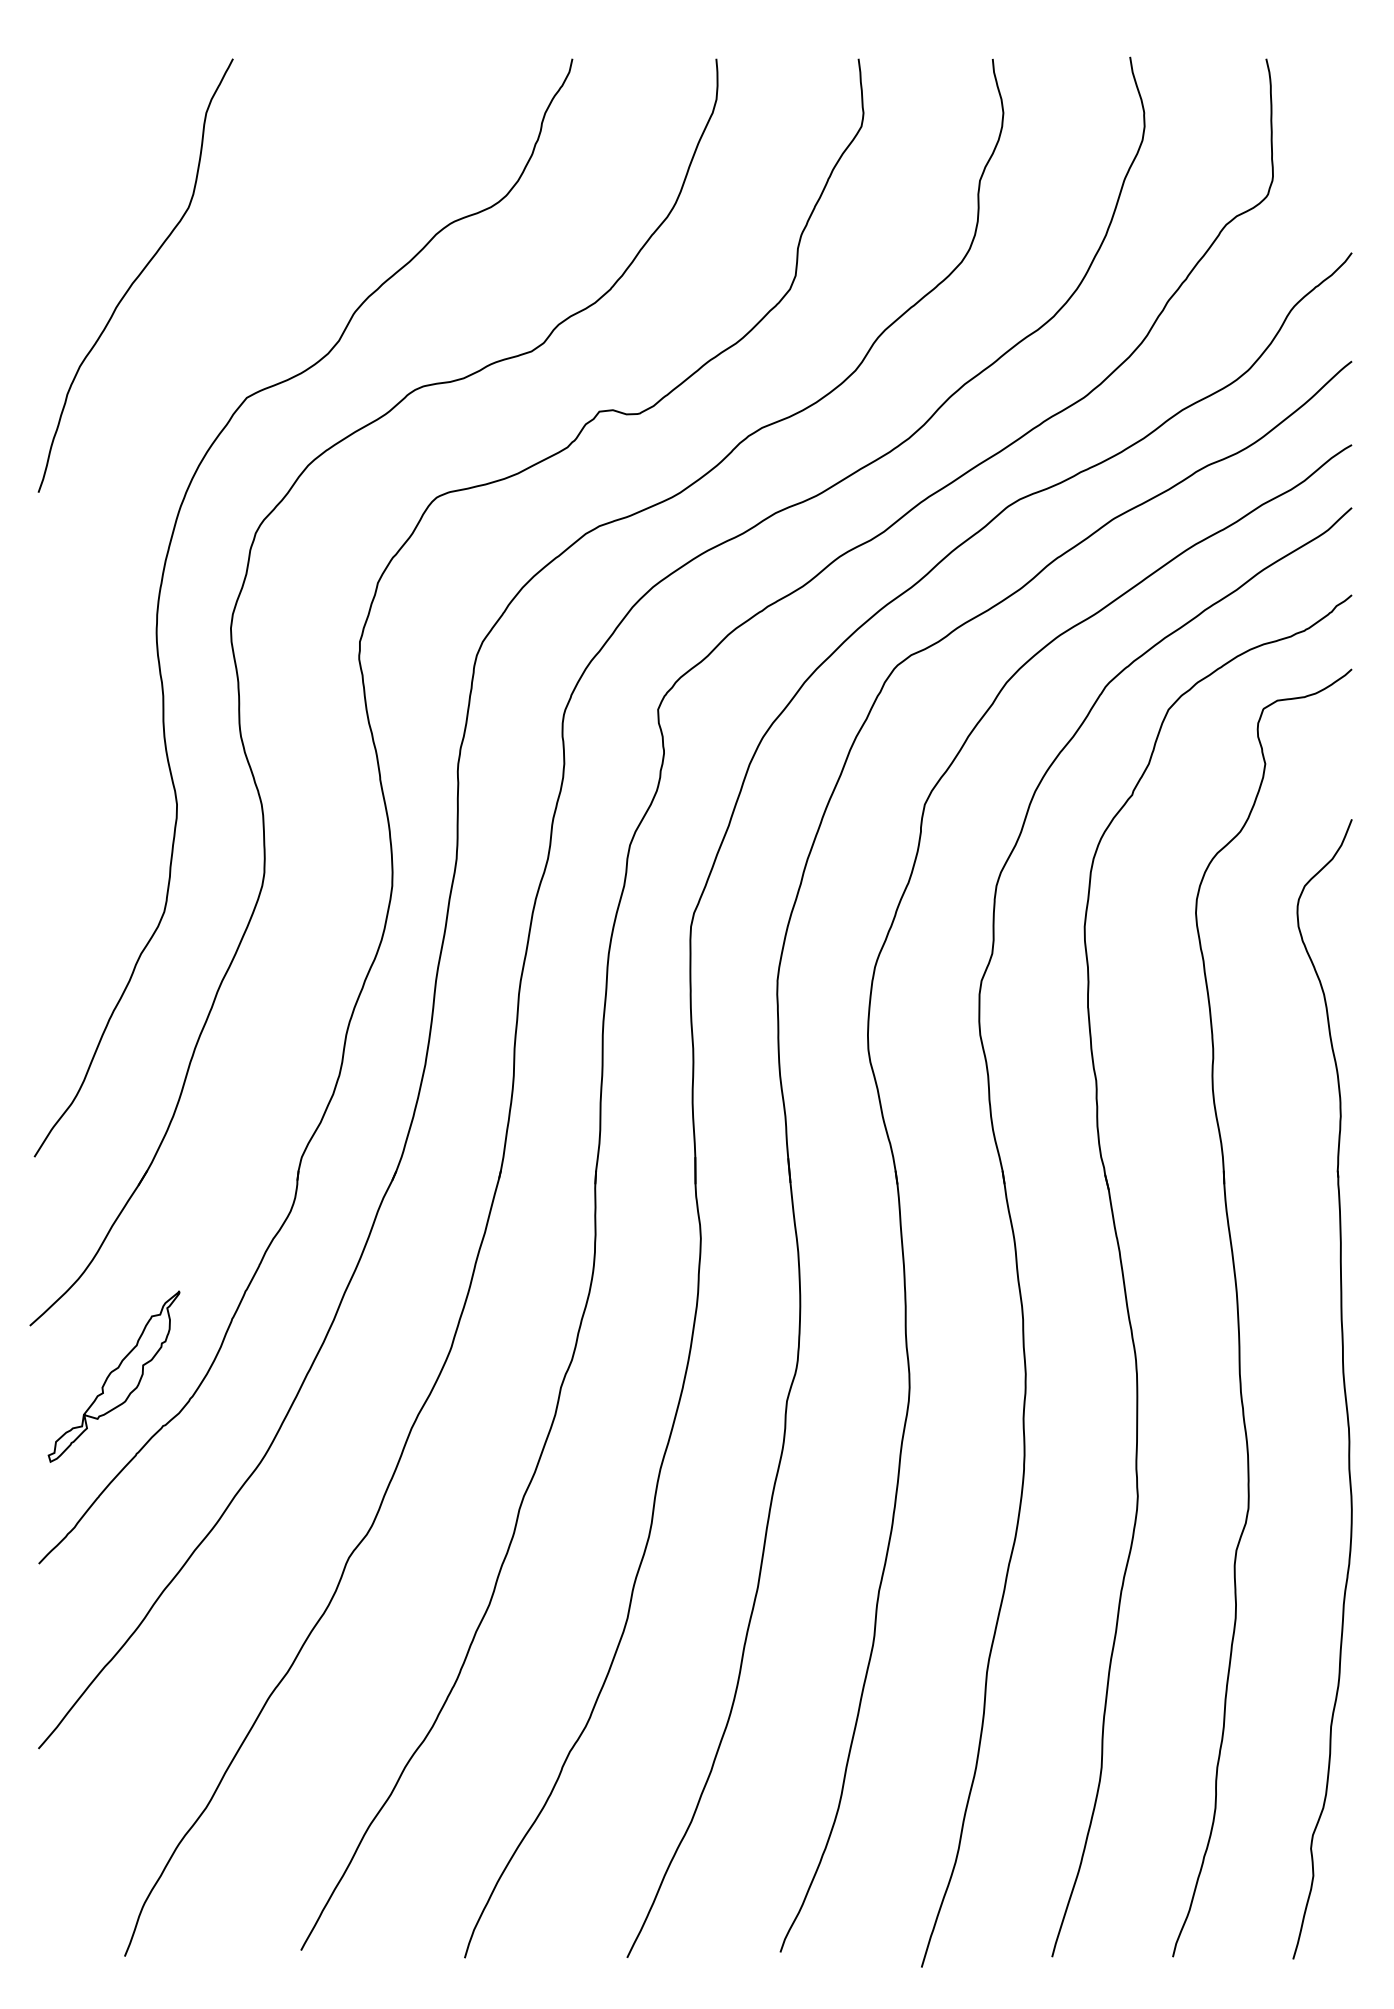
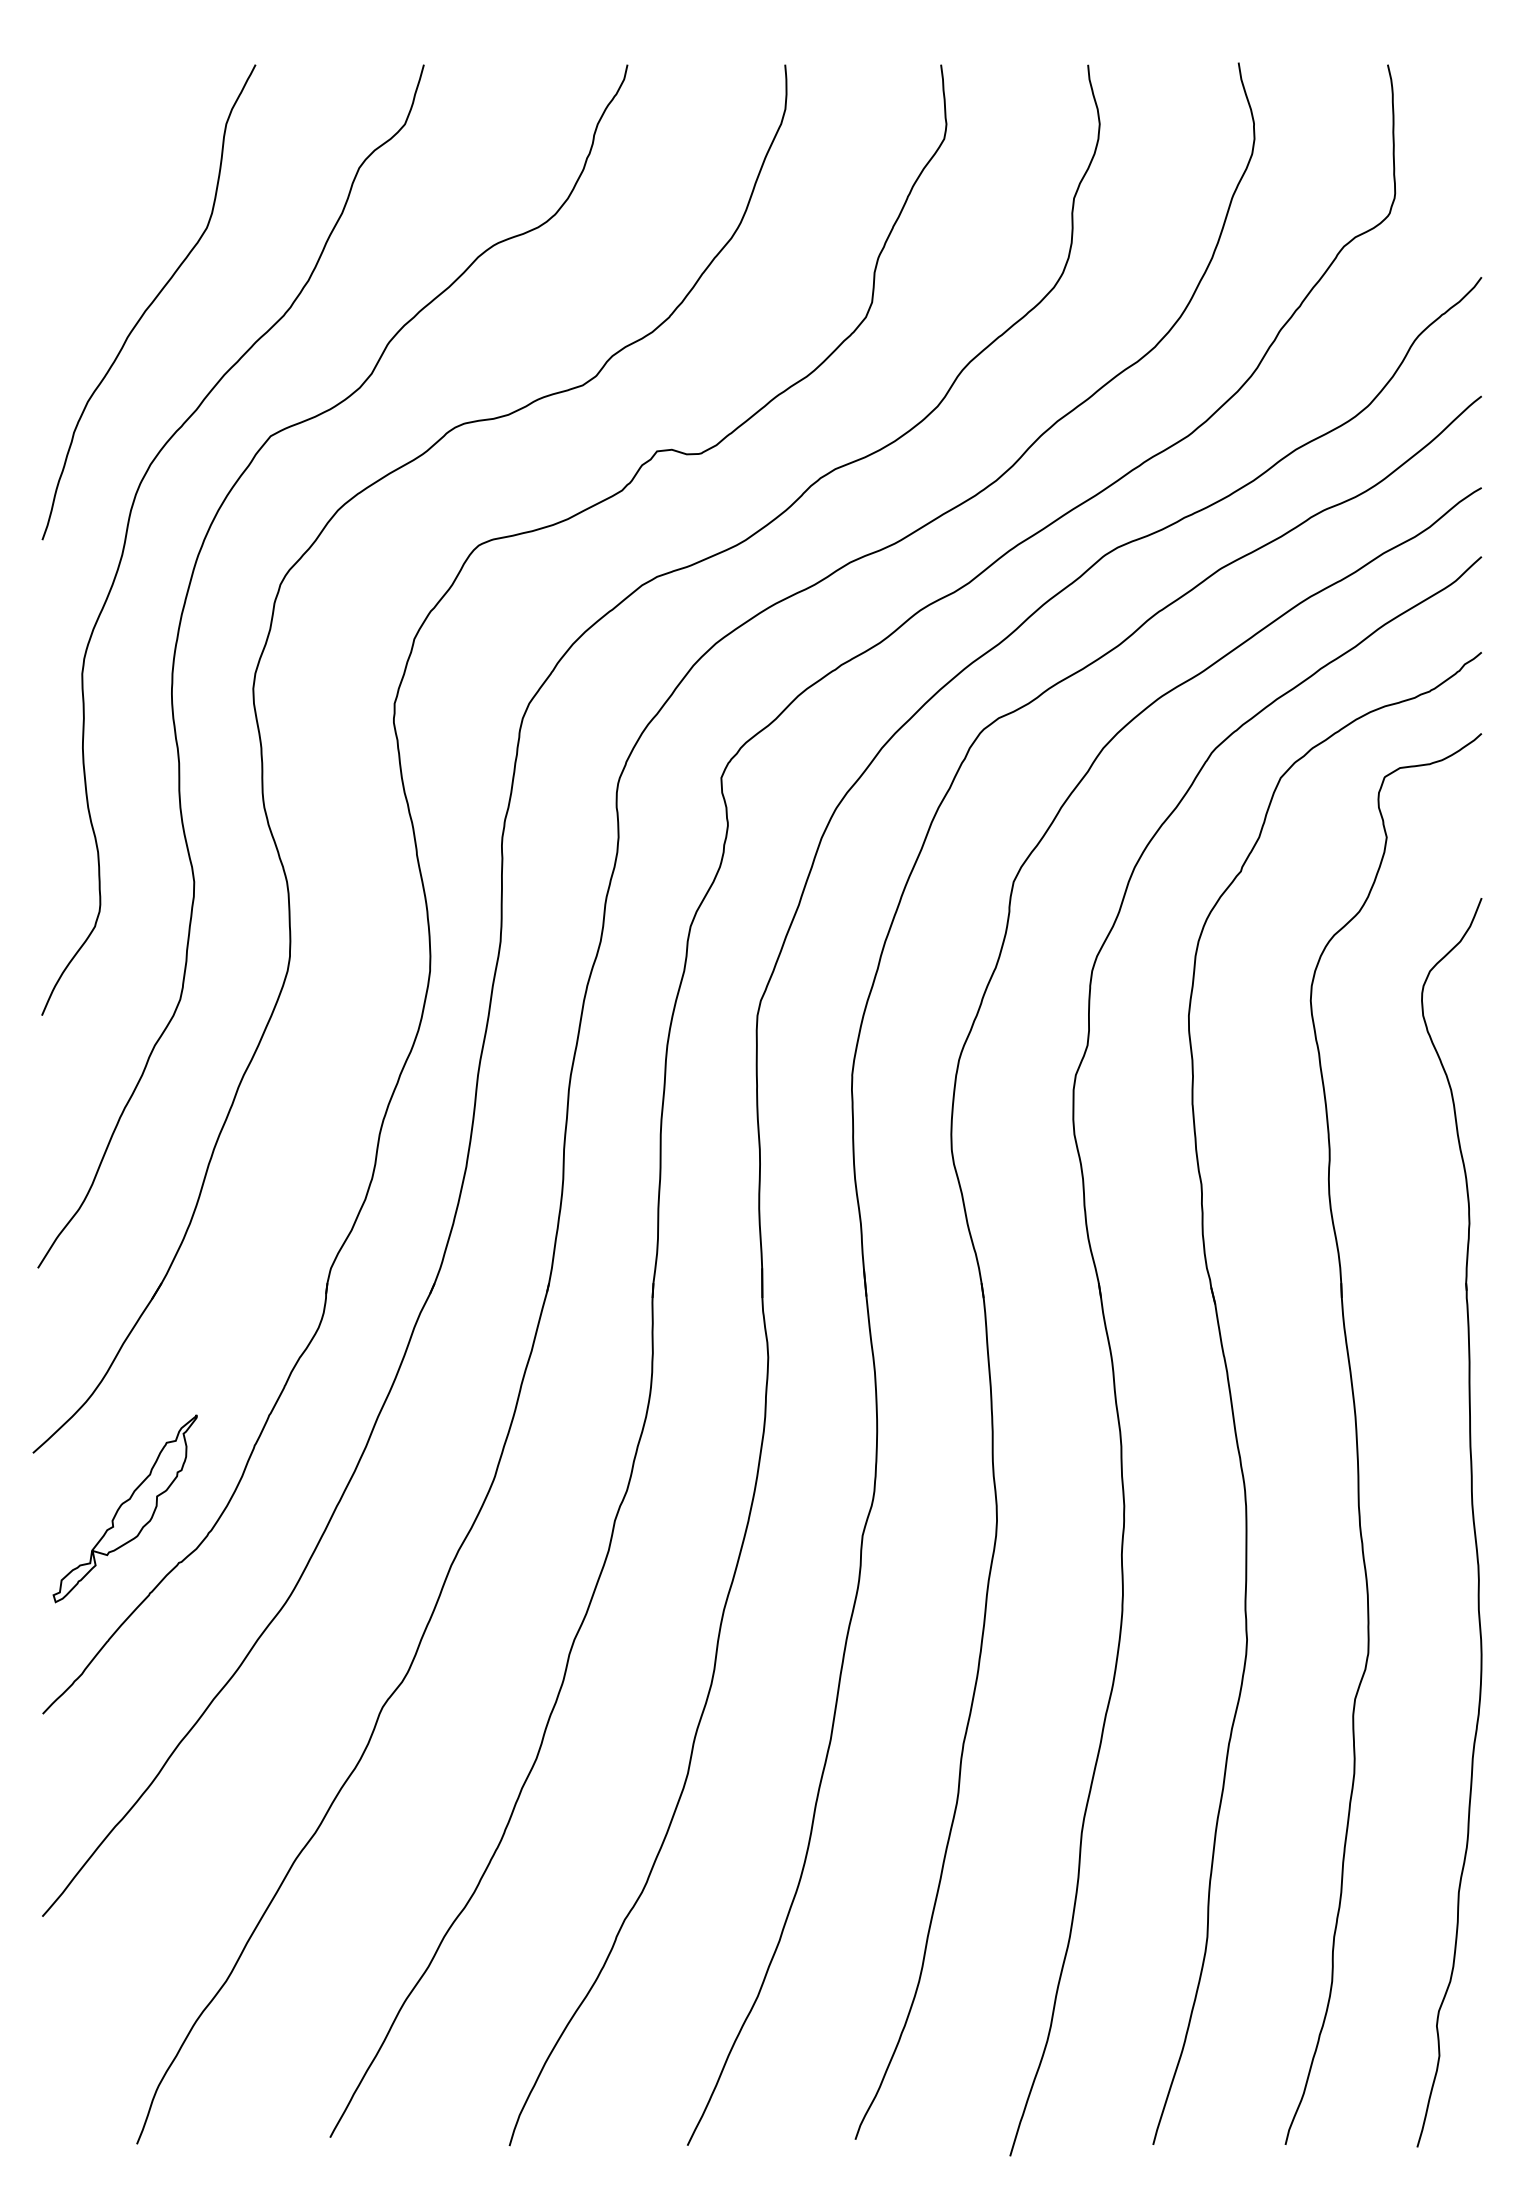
curve: (118, 475) -> (130, 521), added

